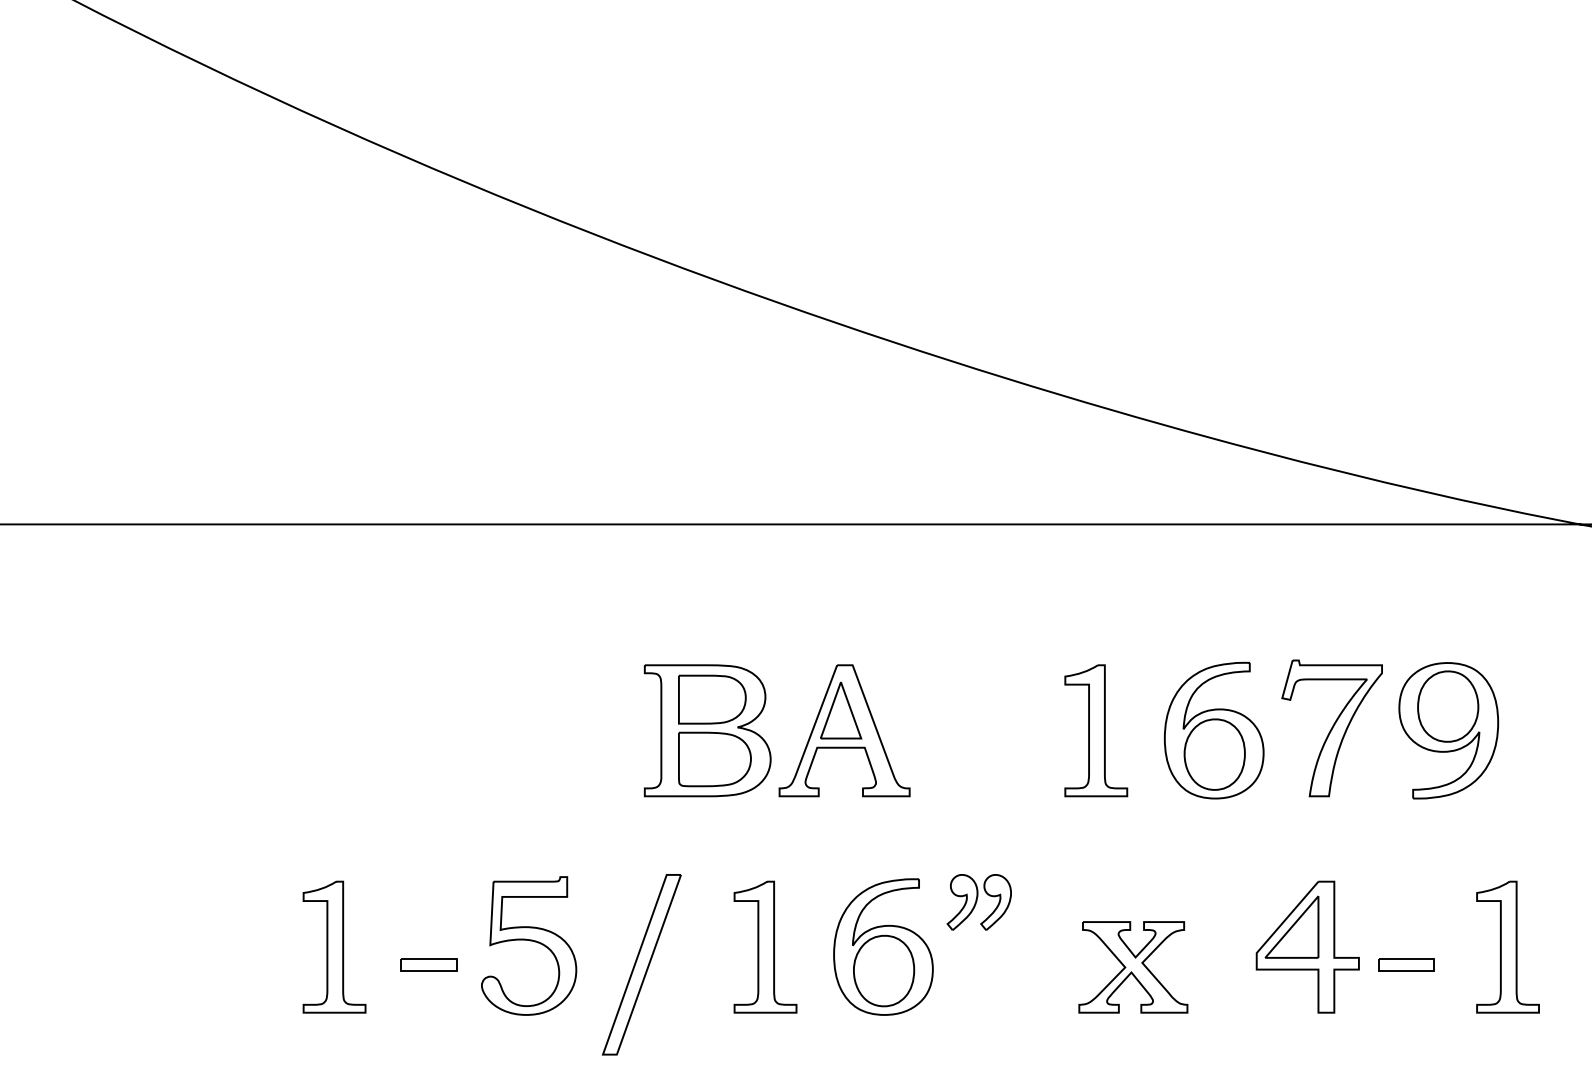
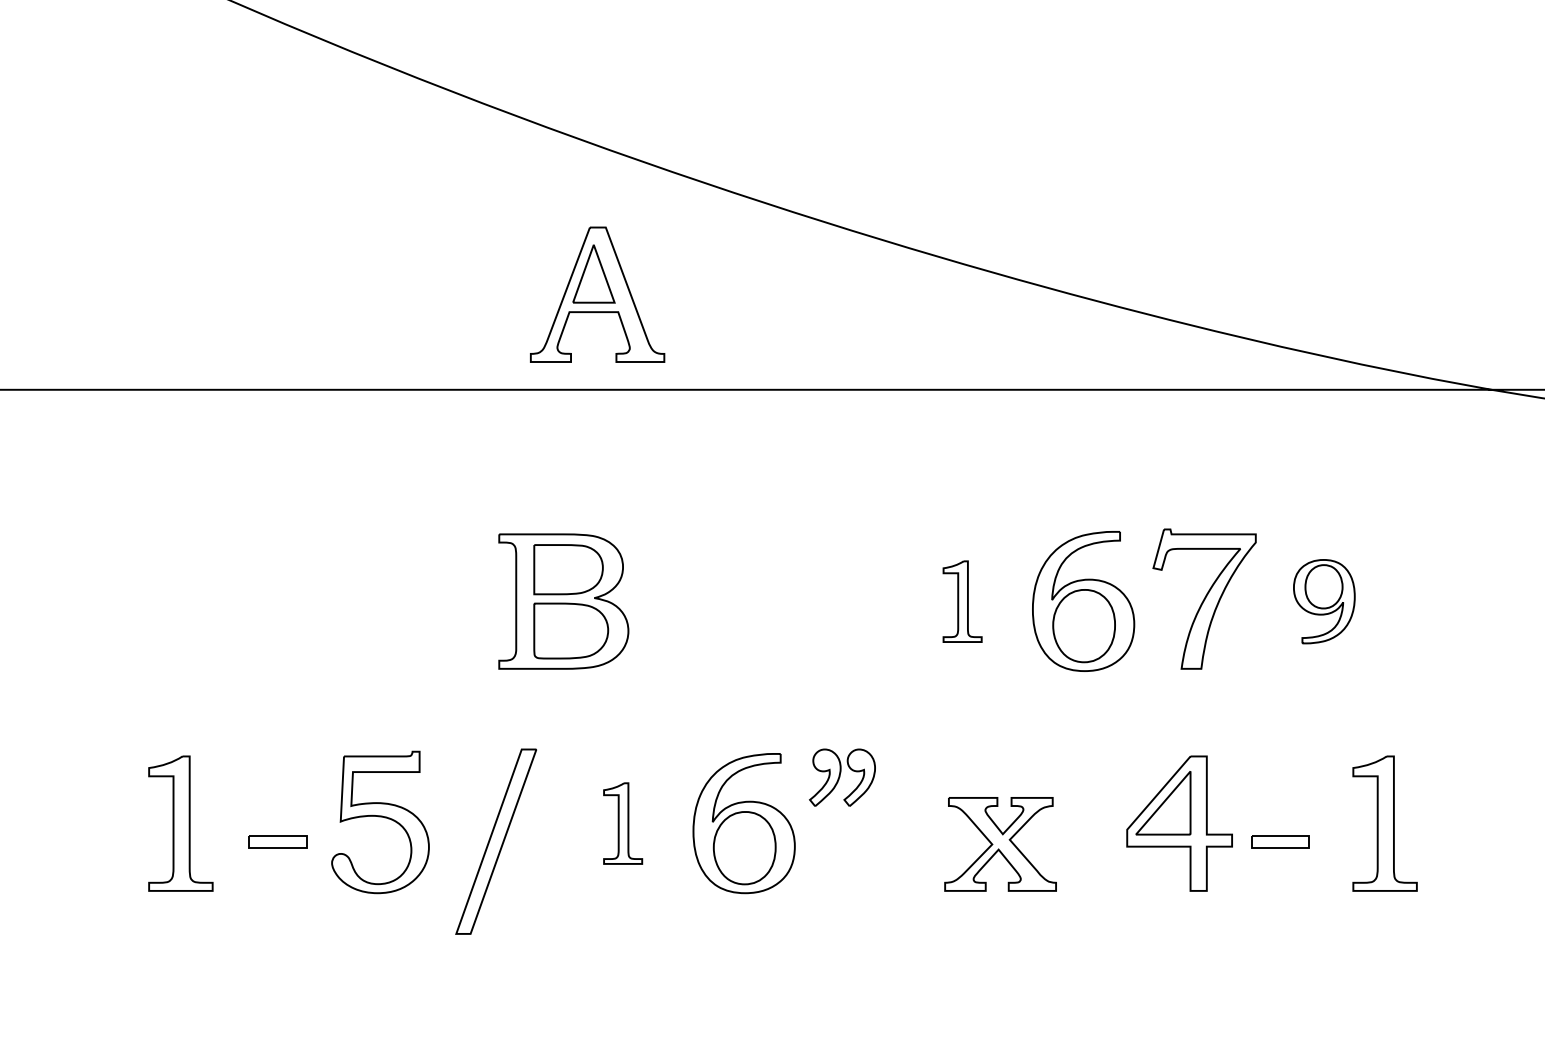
part: (844, 730) -> (597, 294), moved
part: (1096, 730) -> (962, 601), size x0.6
part: (1448, 730) -> (1324, 601), size x0.6
part: (765, 946) -> (623, 822), size x0.6

